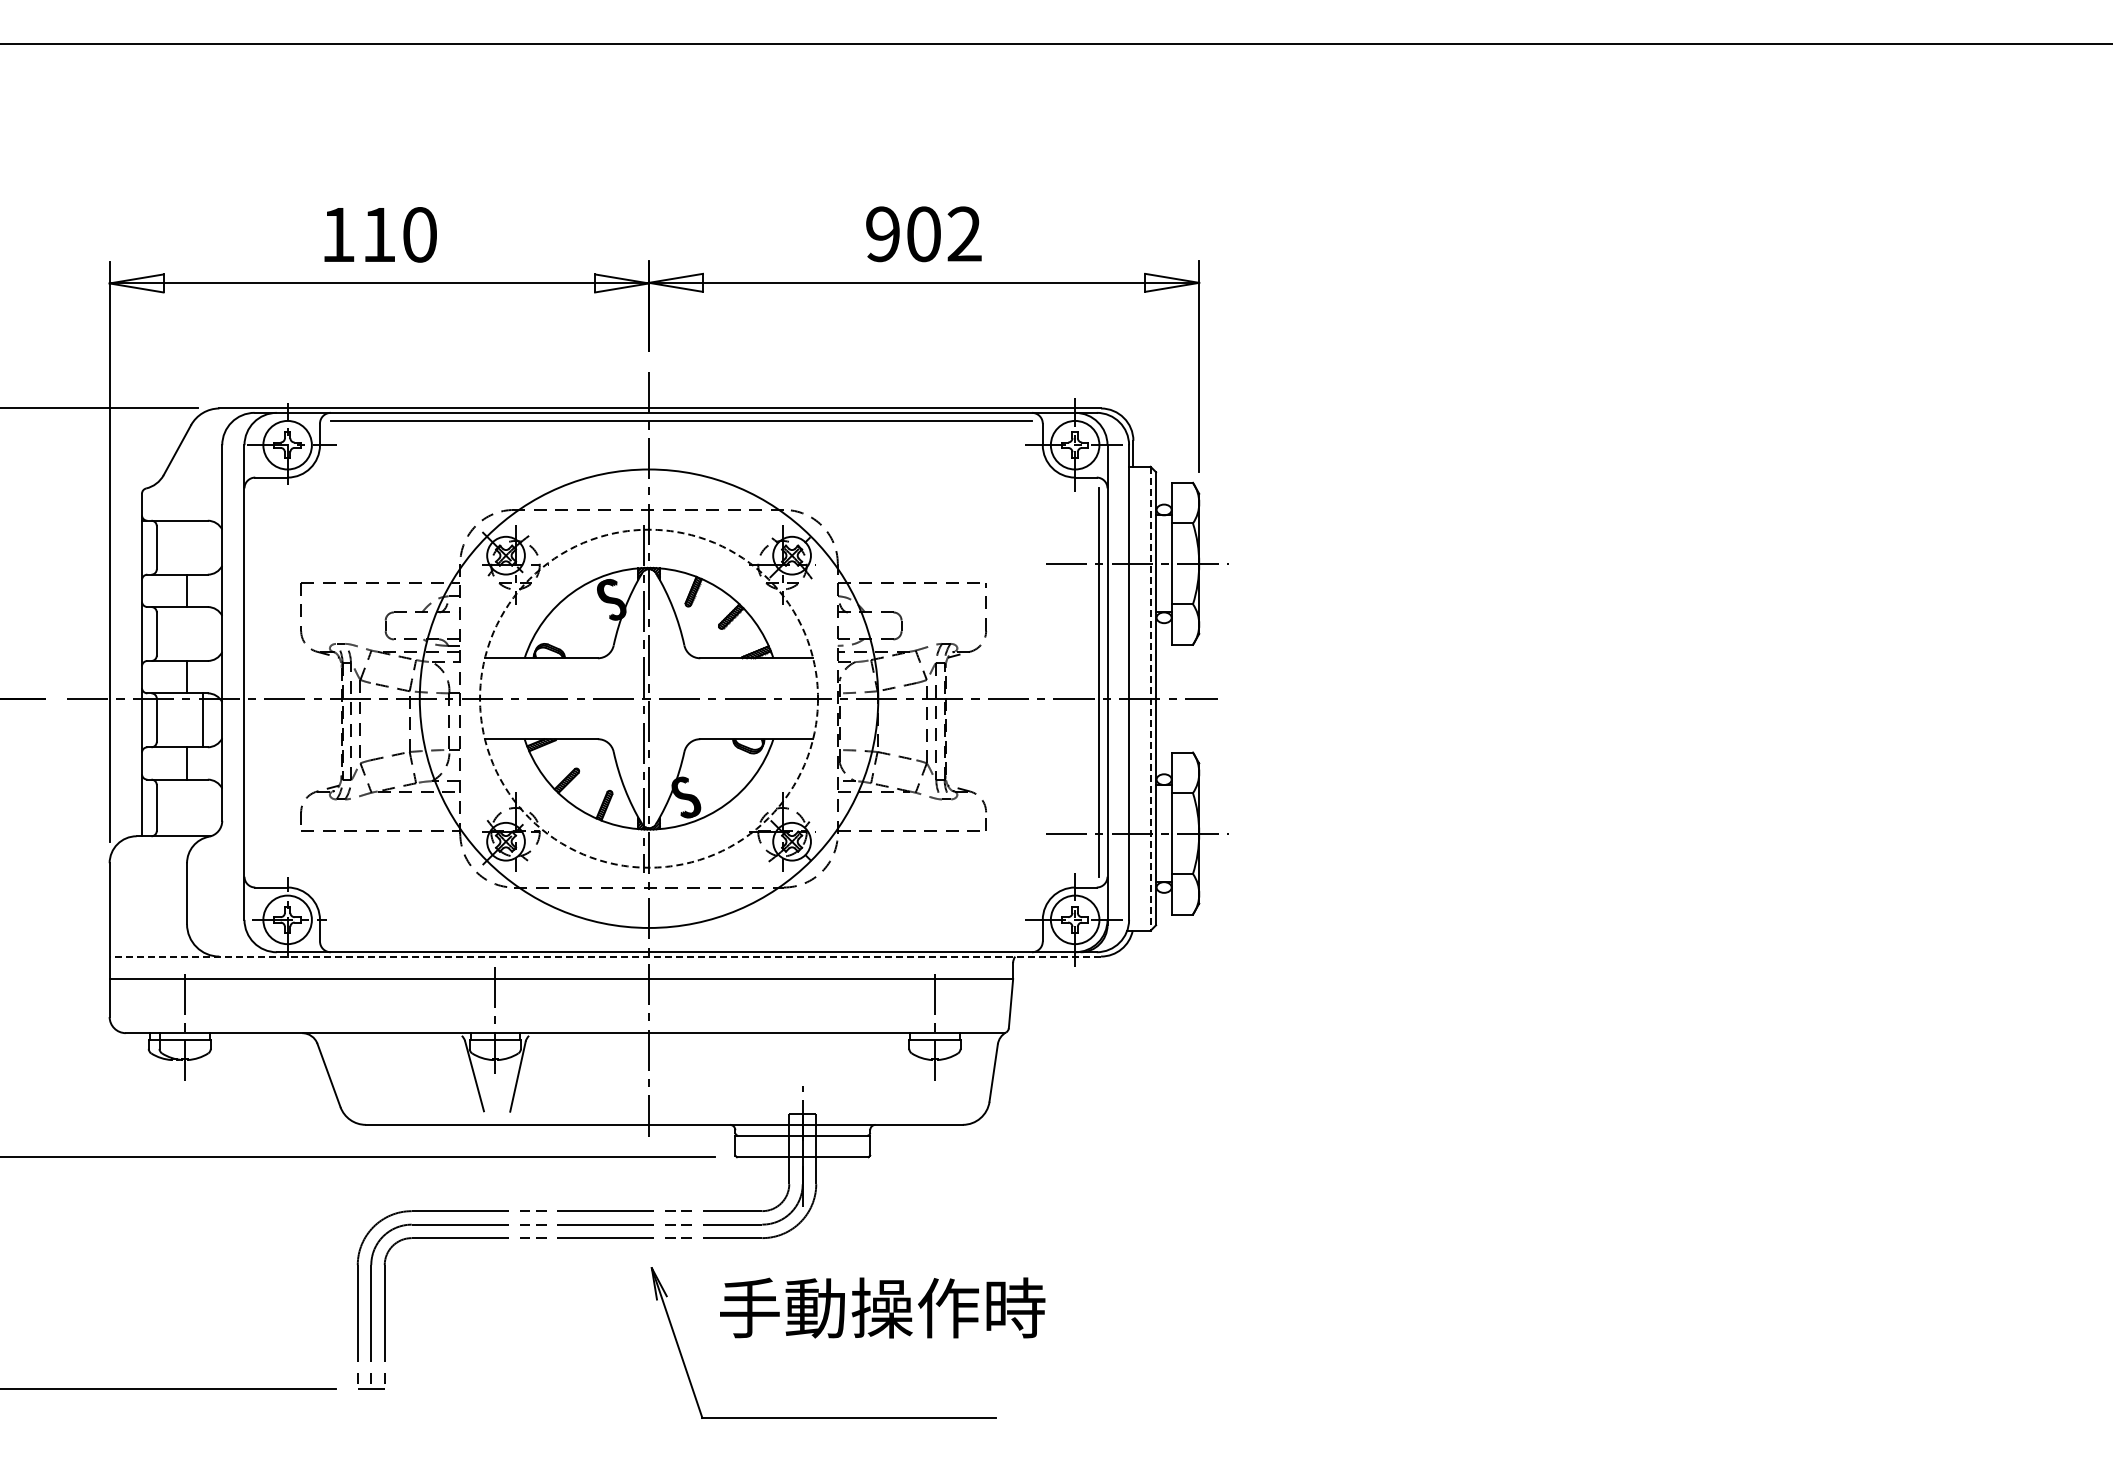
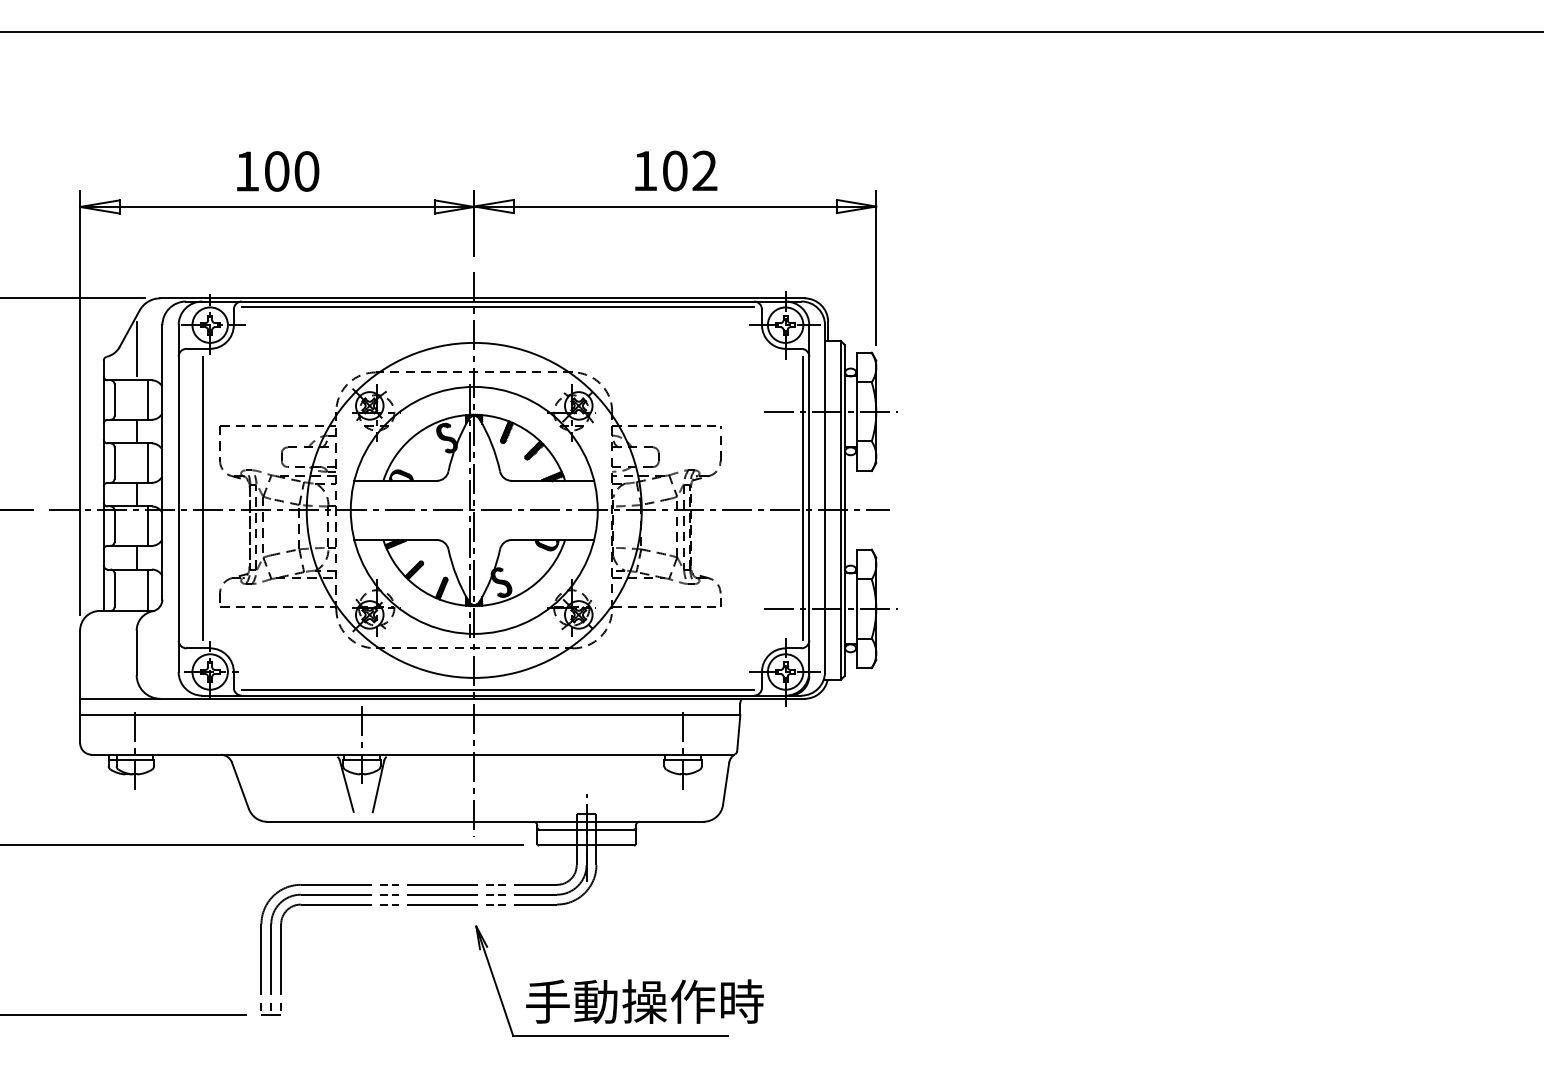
text: (379, 234) -> (277, 171), 110 -> 100
text: (882, 234) -> (644, 171), 902 -> 102
line: (187, 477) -> (137, 348), added
line: (203, 547) -> (148, 399), added
line: (203, 633) -> (148, 462), added
line: (277, 682) -> (202, 498), added
circle: (649, 698) -> (474, 510), dashed -> solid
line: (1150, 698) -> (840, 510), dashed -> solid
line: (203, 807) -> (148, 589), added
line: (681, 944) -> (497, 690), added
line: (605, 956) -> (442, 698), dashed -> solid
text: (882, 1307) -> (644, 1001), moved

